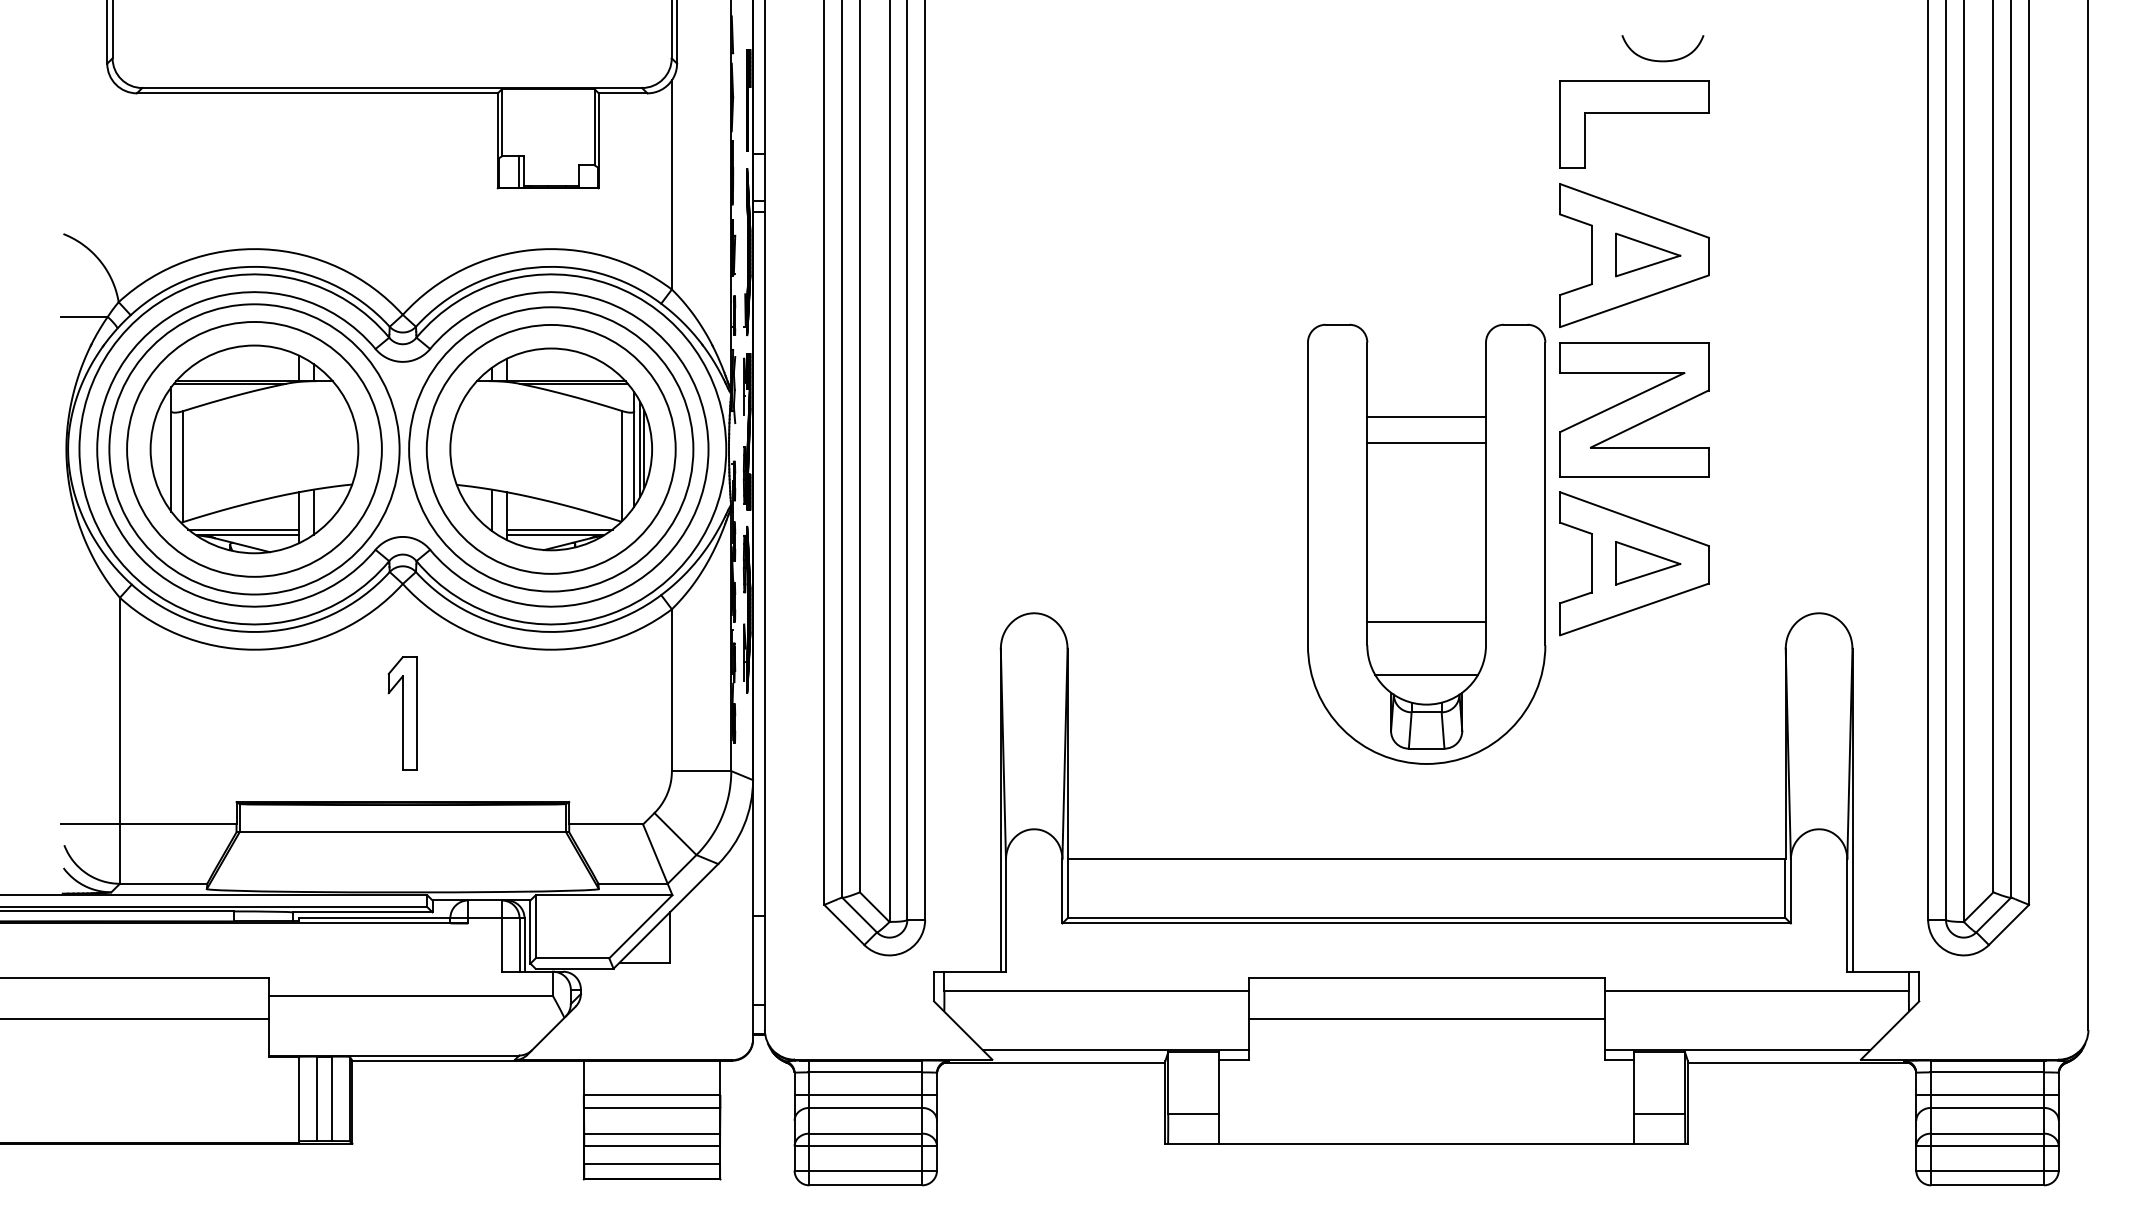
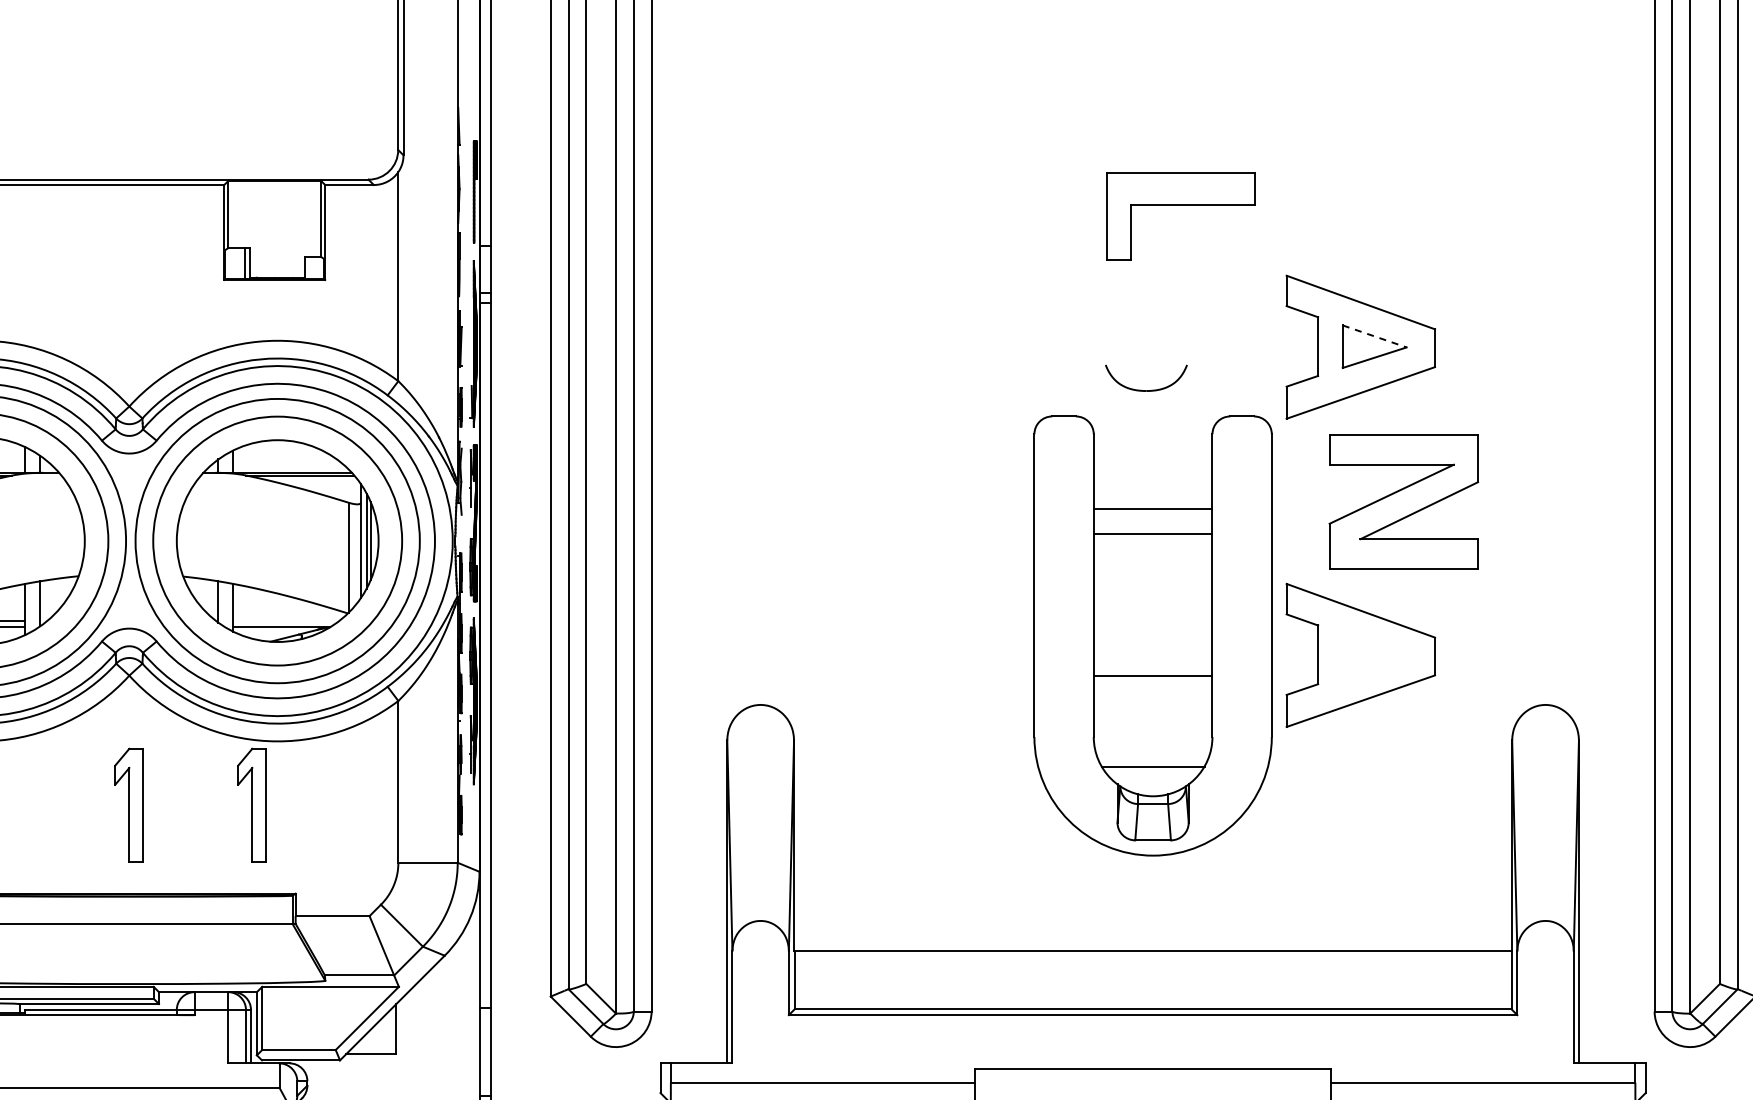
part: (1662, 60) -> (1145, 390), moved
part: (1634, 113) -> (1180, 205), moved
line: (1648, 244) -> (1374, 336), solid -> dashed
part: (1634, 409) -> (1403, 501), moved
line: (559, 529) -> (285, 621), removed
part: (1648, 563) -> (1374, 655), removed
line: (1426, 621) -> (1152, 676), moved
part: (525, 713) -> (251, 805), added

